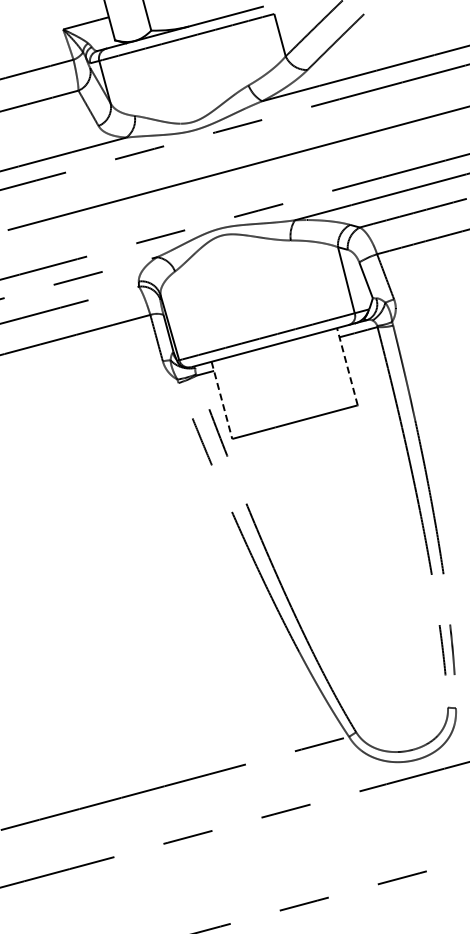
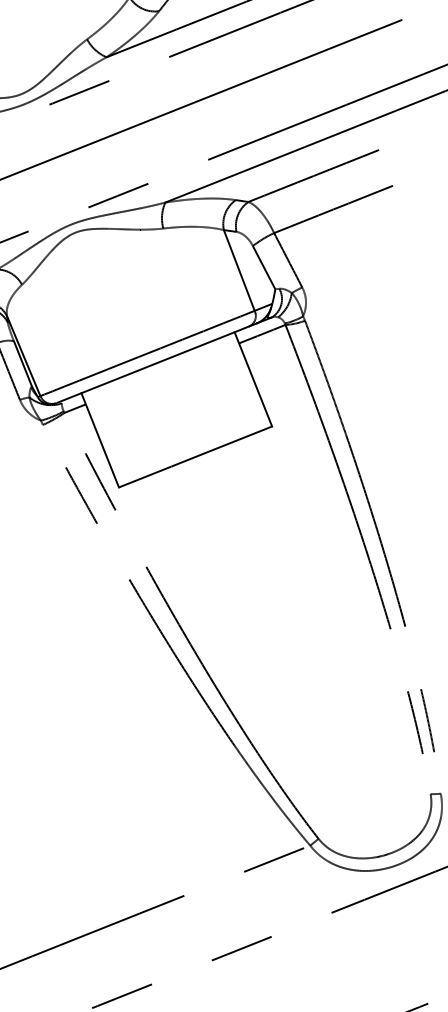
line: (347, 366) -> (253, 379), dashed -> solid
line: (221, 400) -> (99, 440), dashed -> solid

